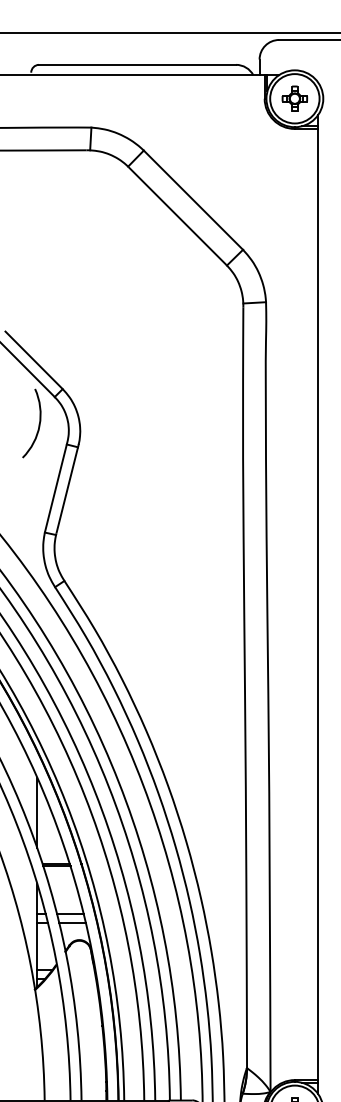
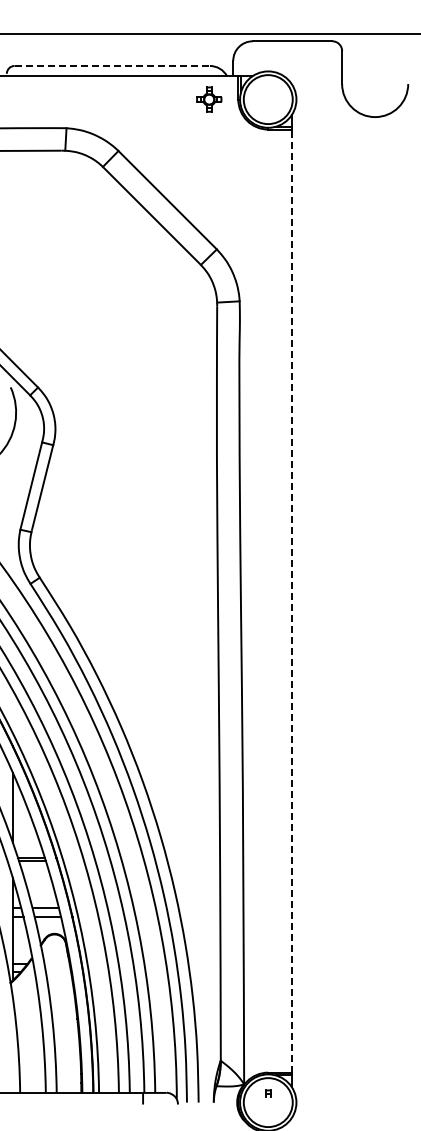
line: (137, 65) -> (112, 66), solid -> dashed
part: (295, 98) -> (209, 99), moved
line: (318, 604) -> (291, 601), solid -> dashed

